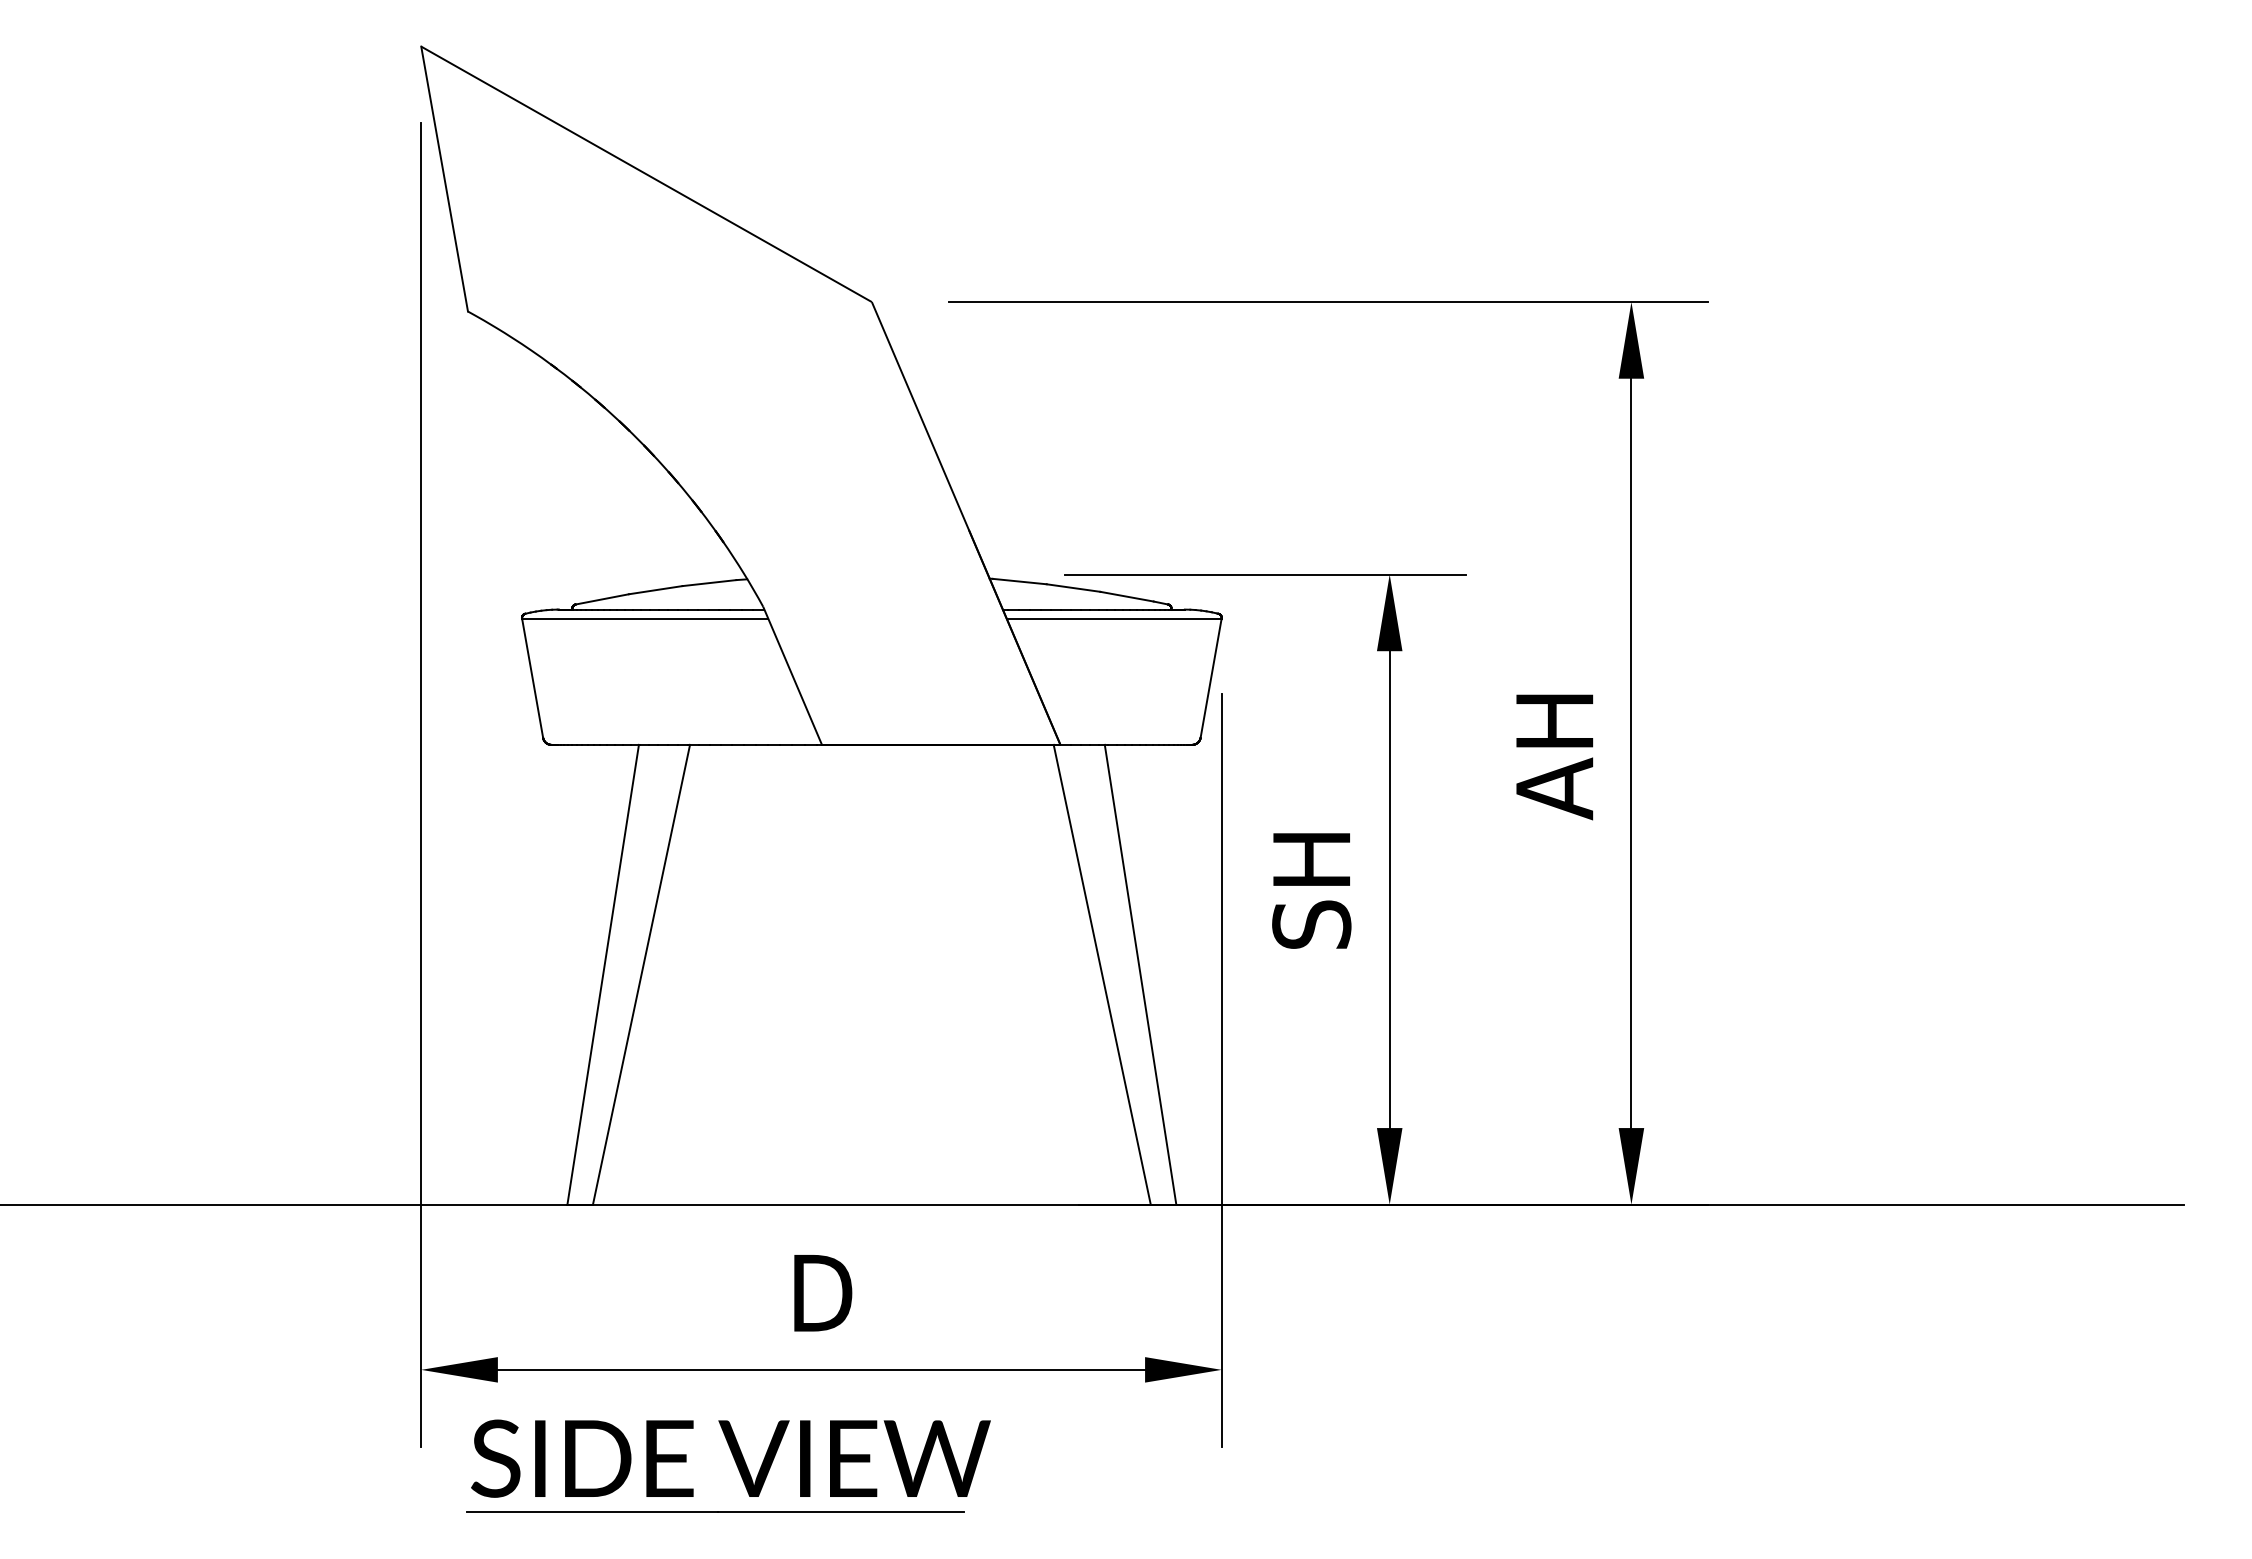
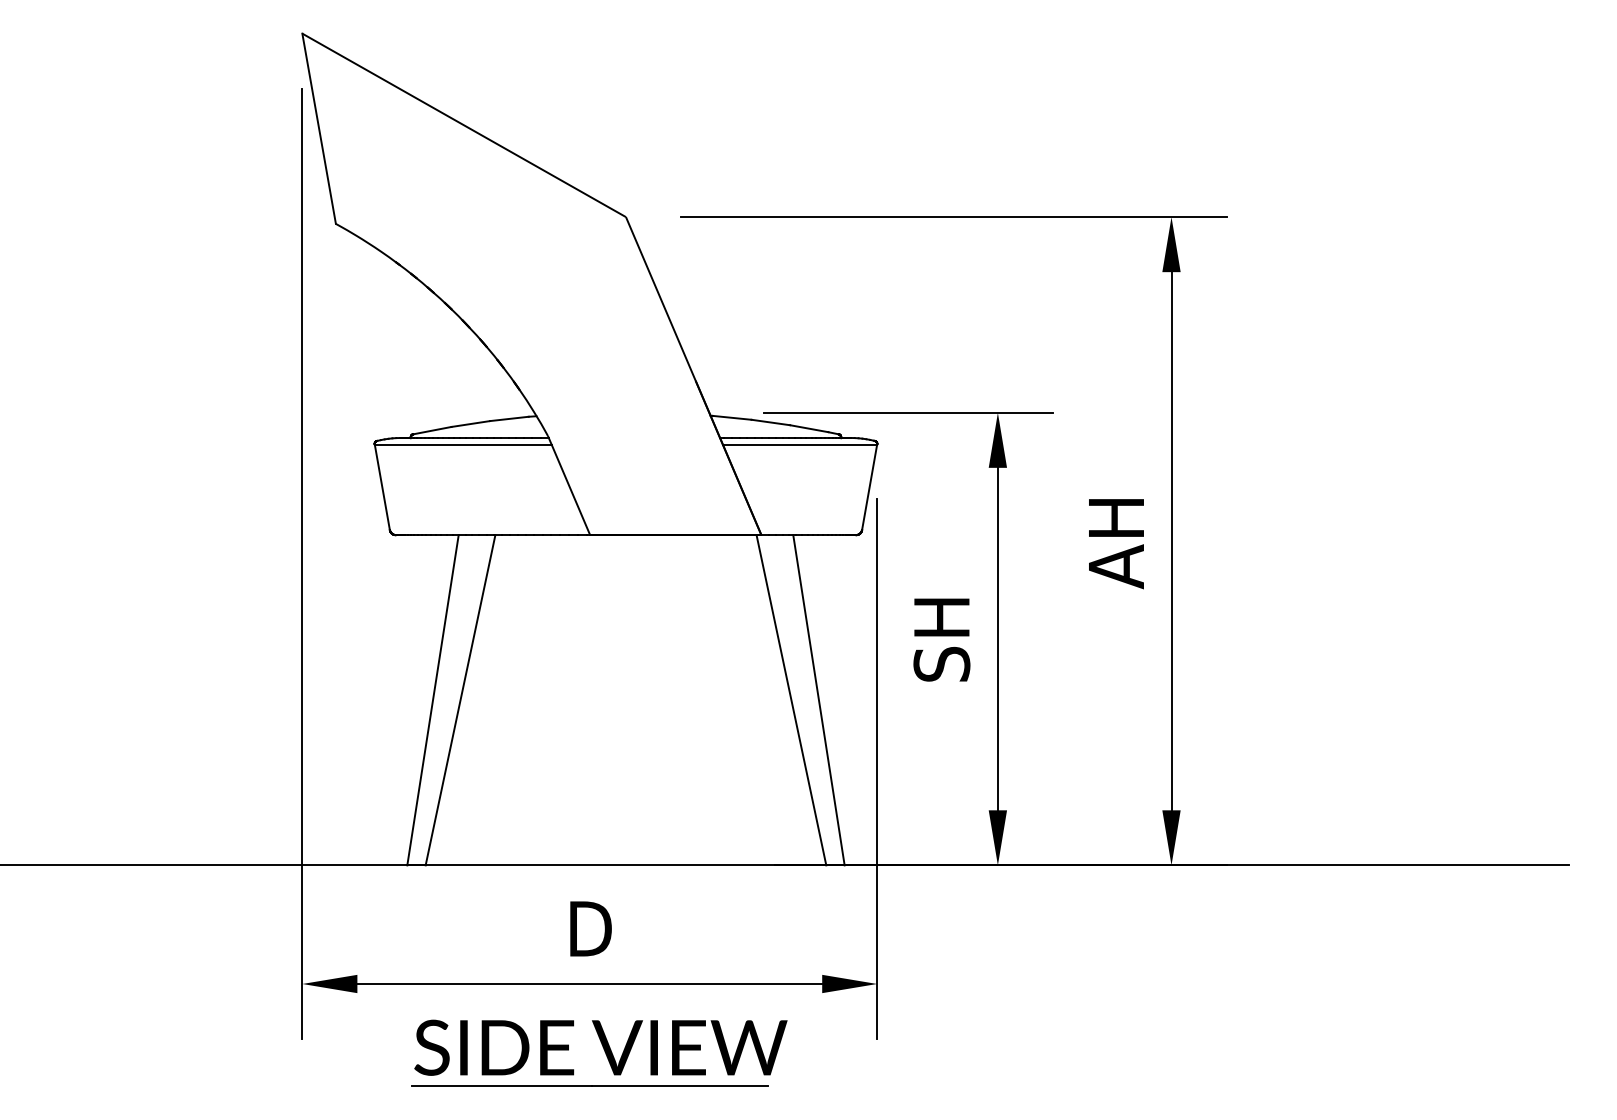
part: (735, 1463) -> (604, 1051), moved

